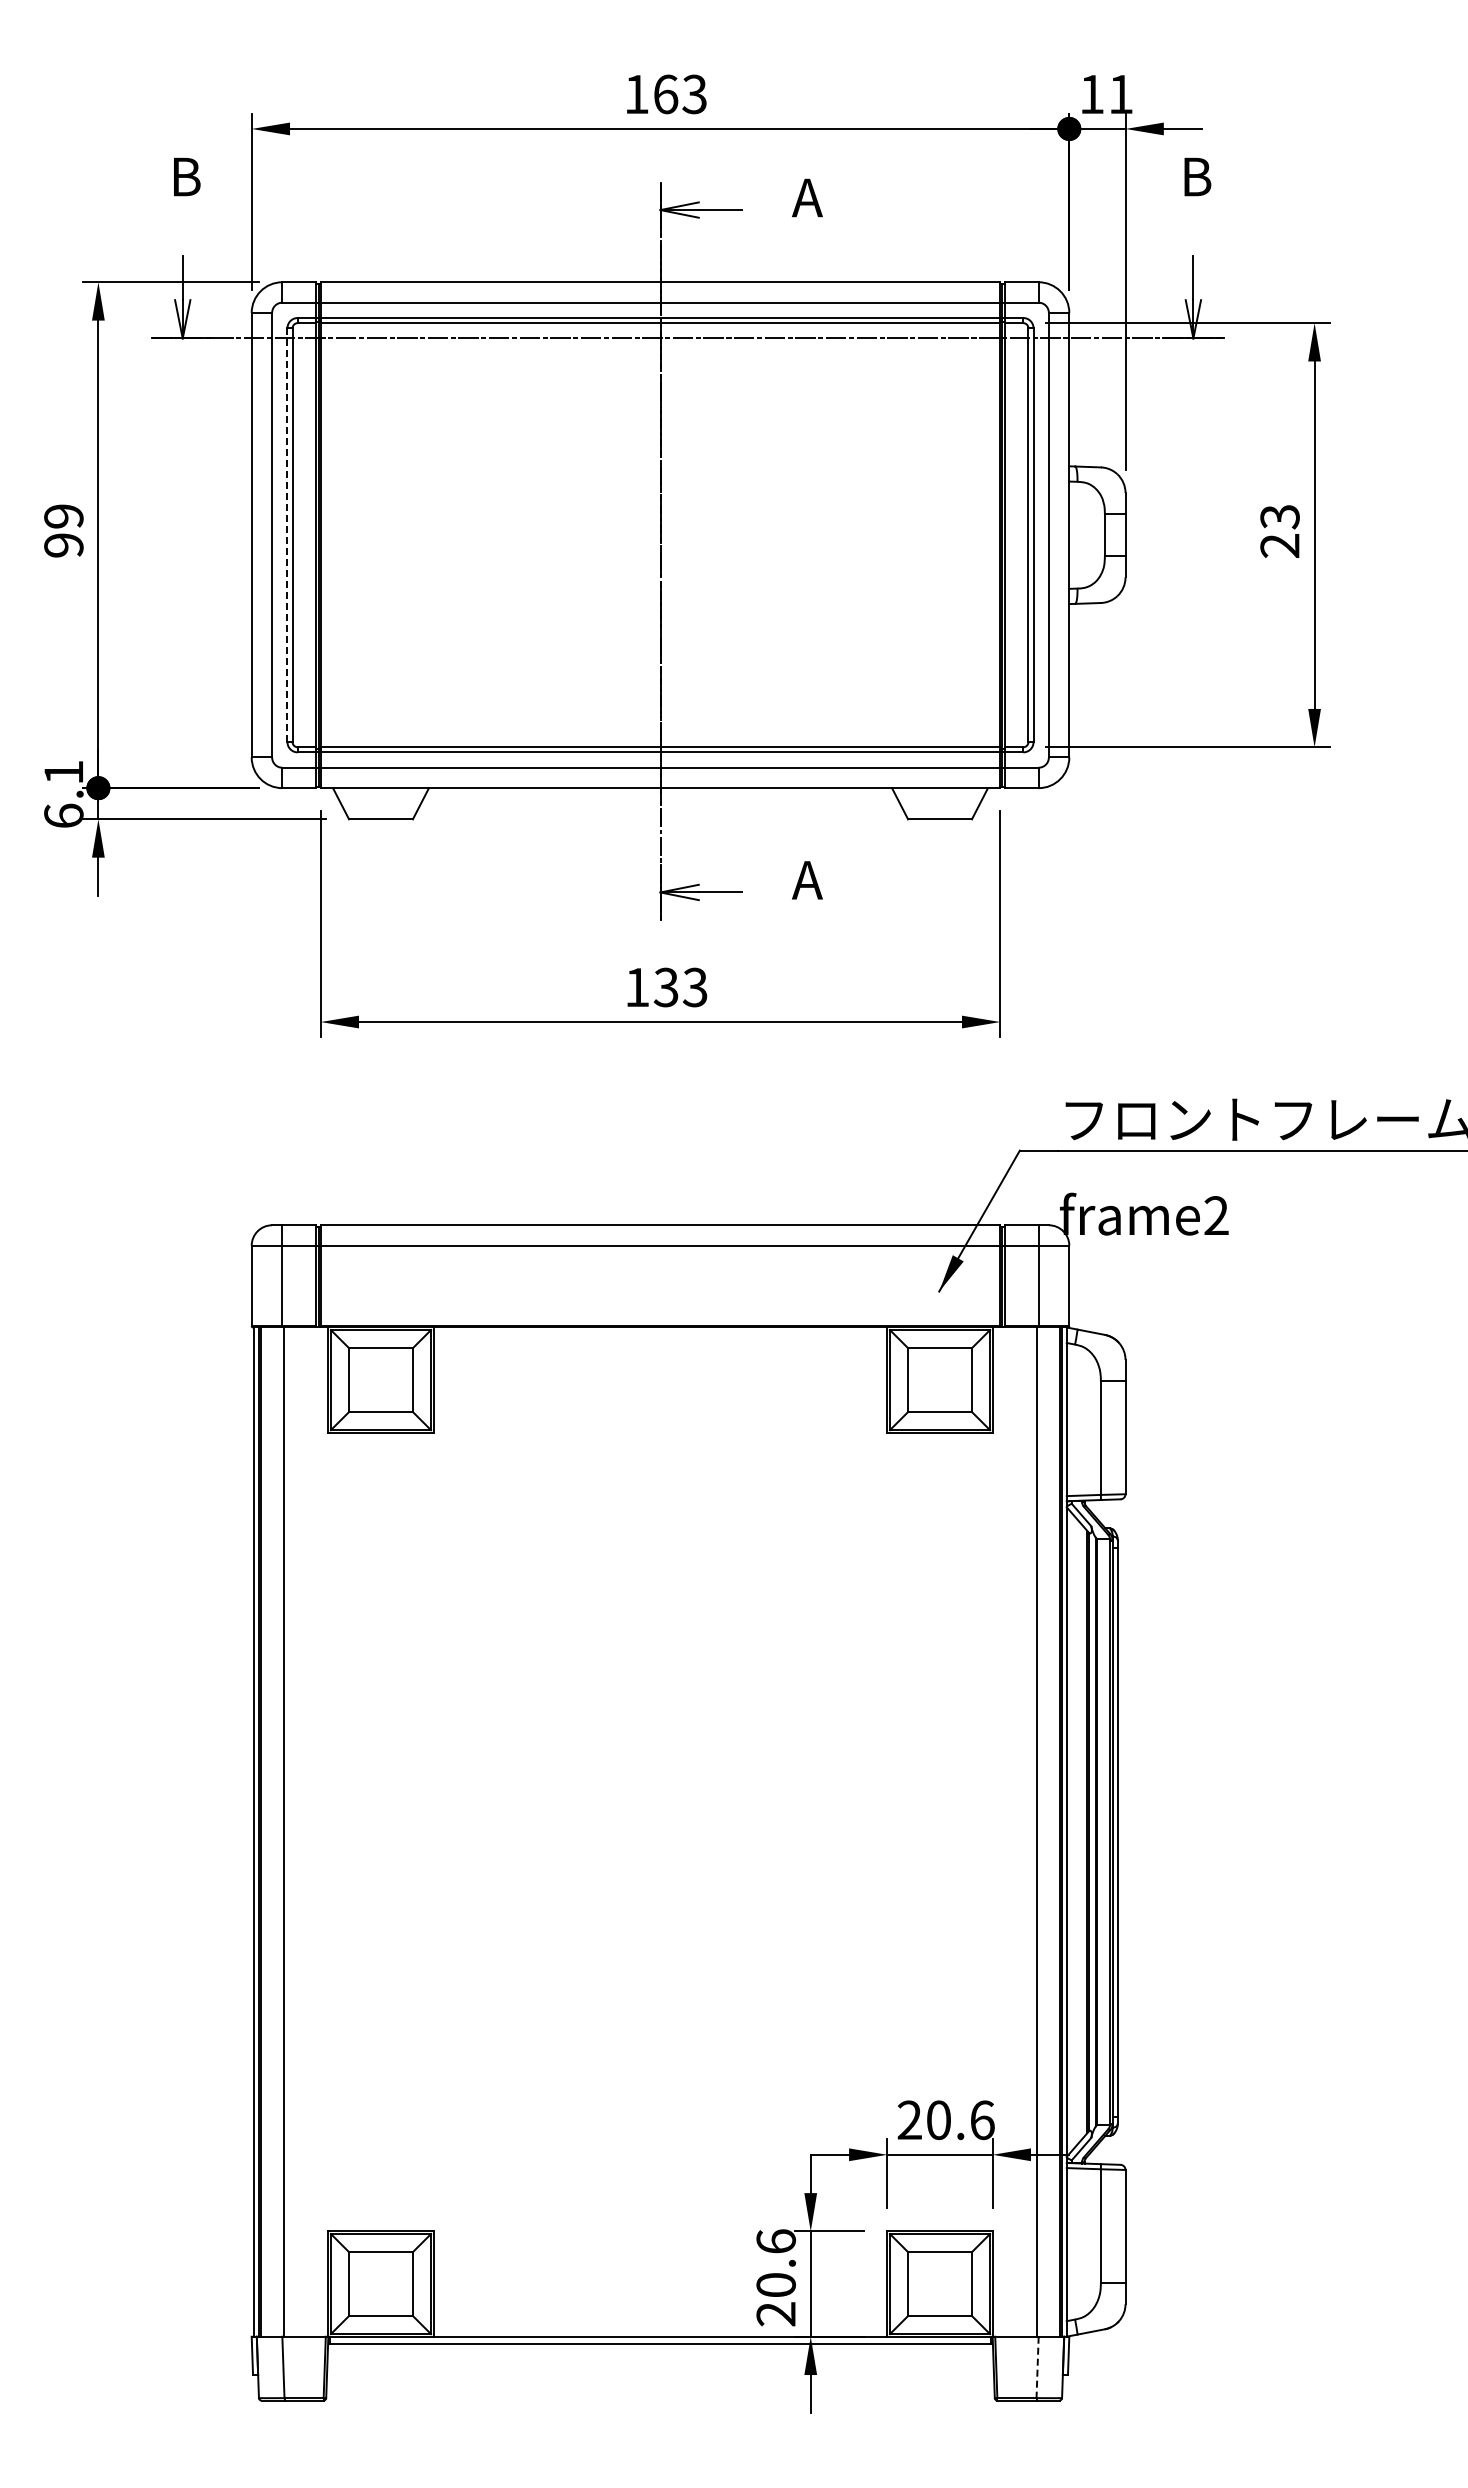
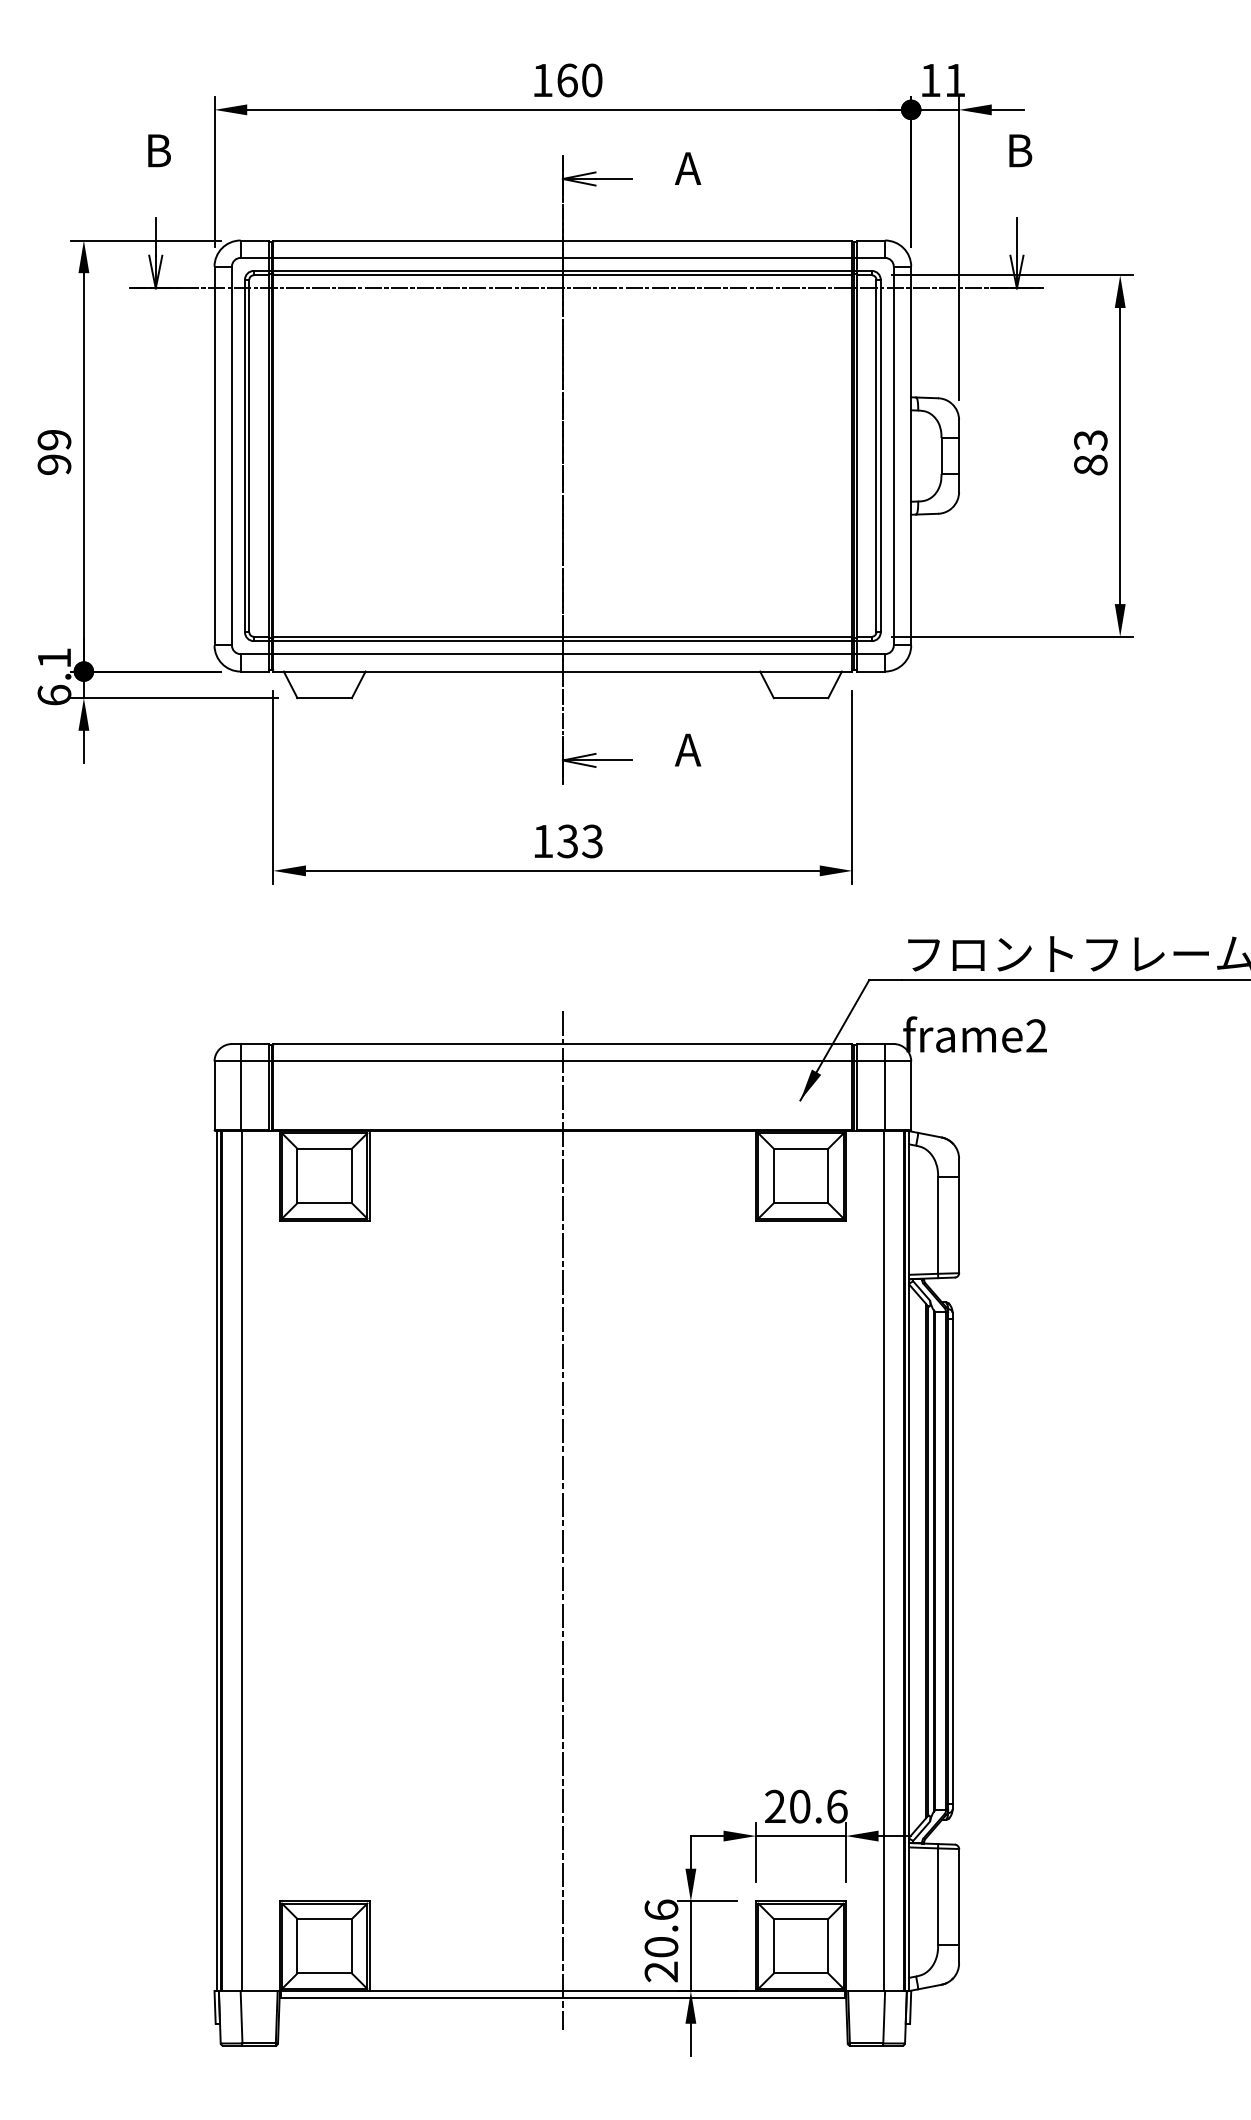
text: (694, 94) -> (591, 80), 163 -> 160
line: (287, 535) -> (245, 456), dashed -> solid
text: (1279, 545) -> (1090, 464), 23 -> 83
line: (660, 1784) -> (562, 1520), added
line: (1037, 2367) -> (884, 2017), dashed -> solid

